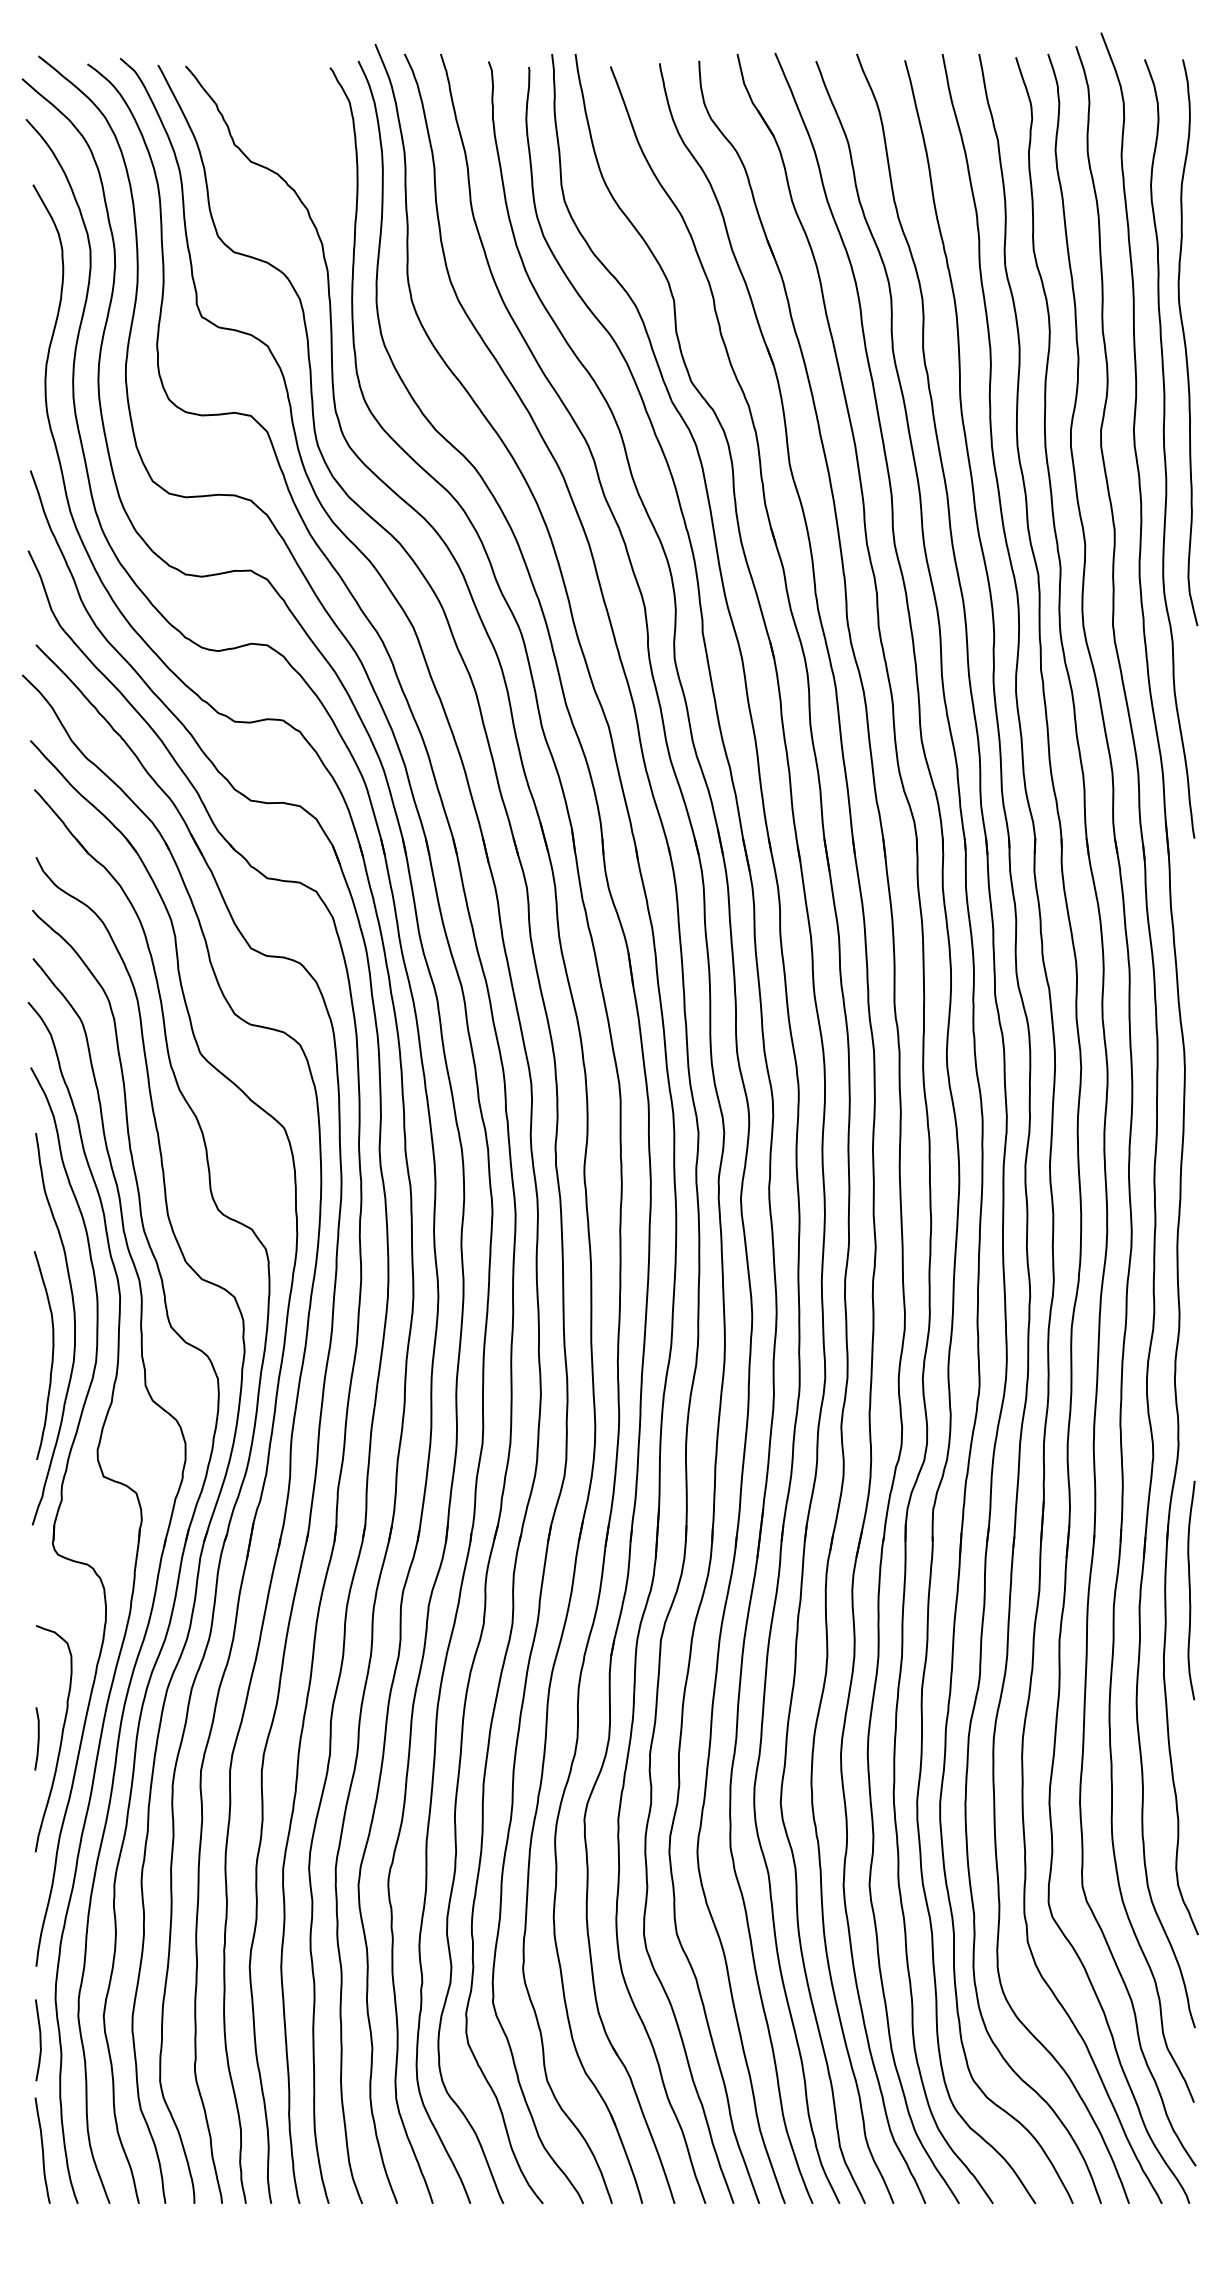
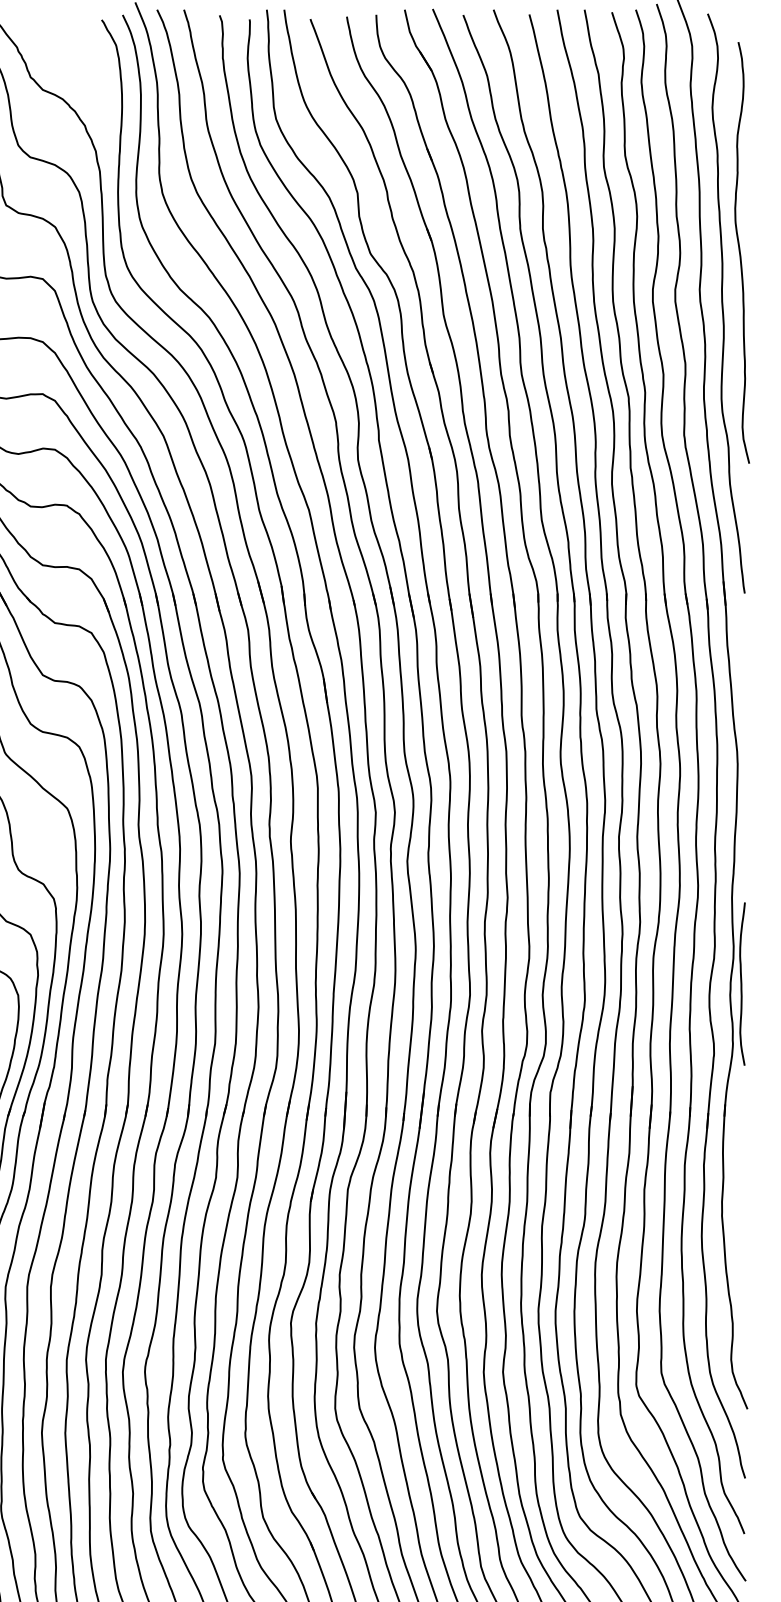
curve: (1185, 342) -> (740, 252), moved
curve: (1190, 1590) -> (741, 984), moved

